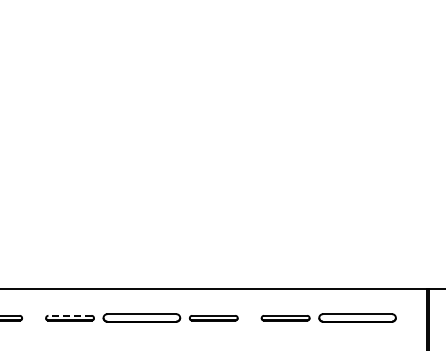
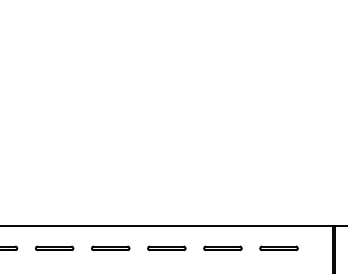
line: (70, 315) -> (54, 246), dashed -> solid
part: (141, 318) -> (110, 248), size x0.62
part: (357, 318) -> (278, 248), size x0.62

